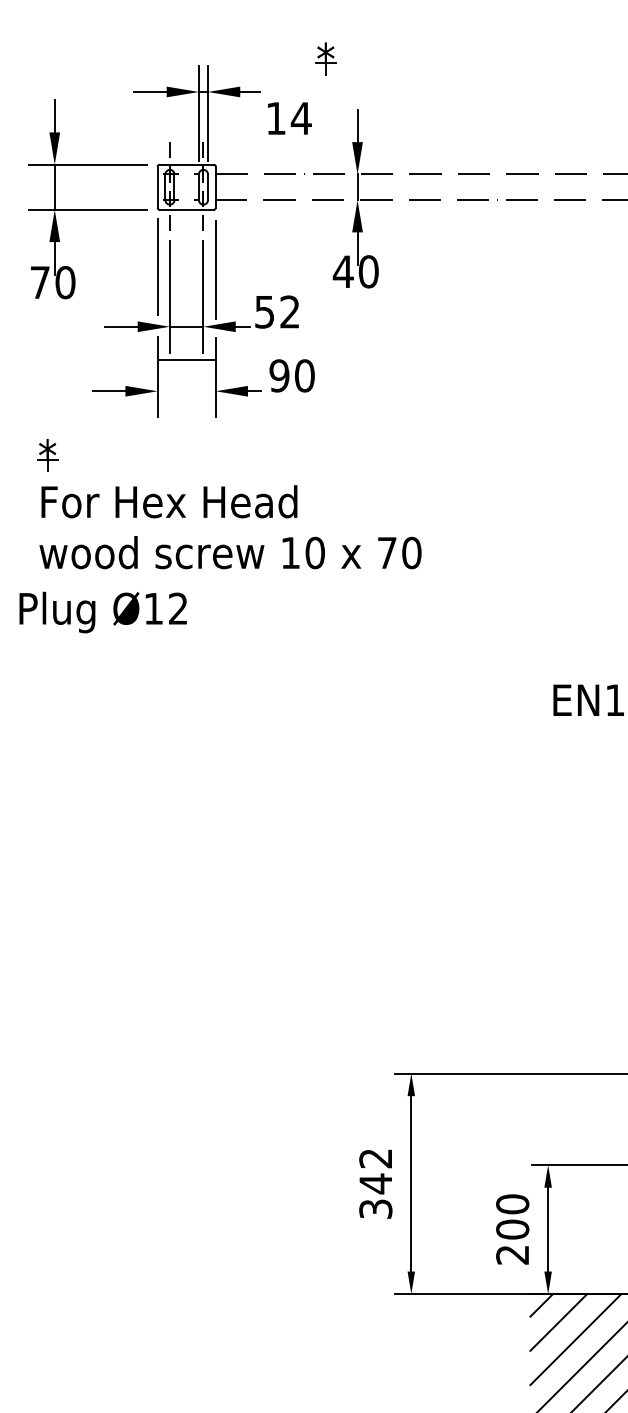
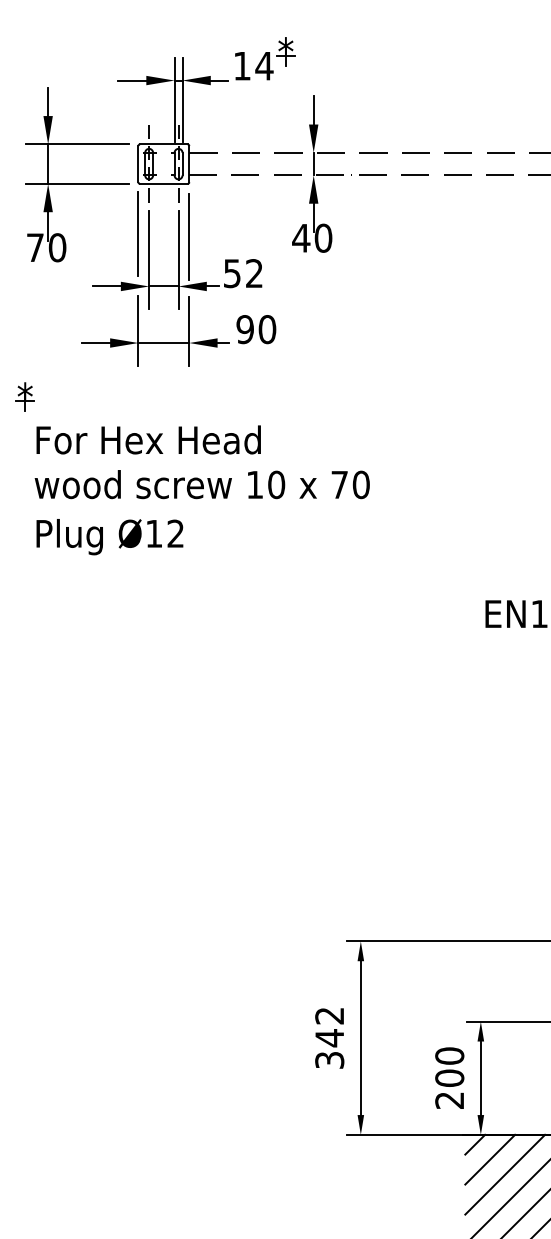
text: (289, 118) -> (254, 66), moved
line: (186, 360) -> (163, 343), moved
part: (47, 455) -> (25, 396), moved
text: (102, 612) -> (109, 537), moved

